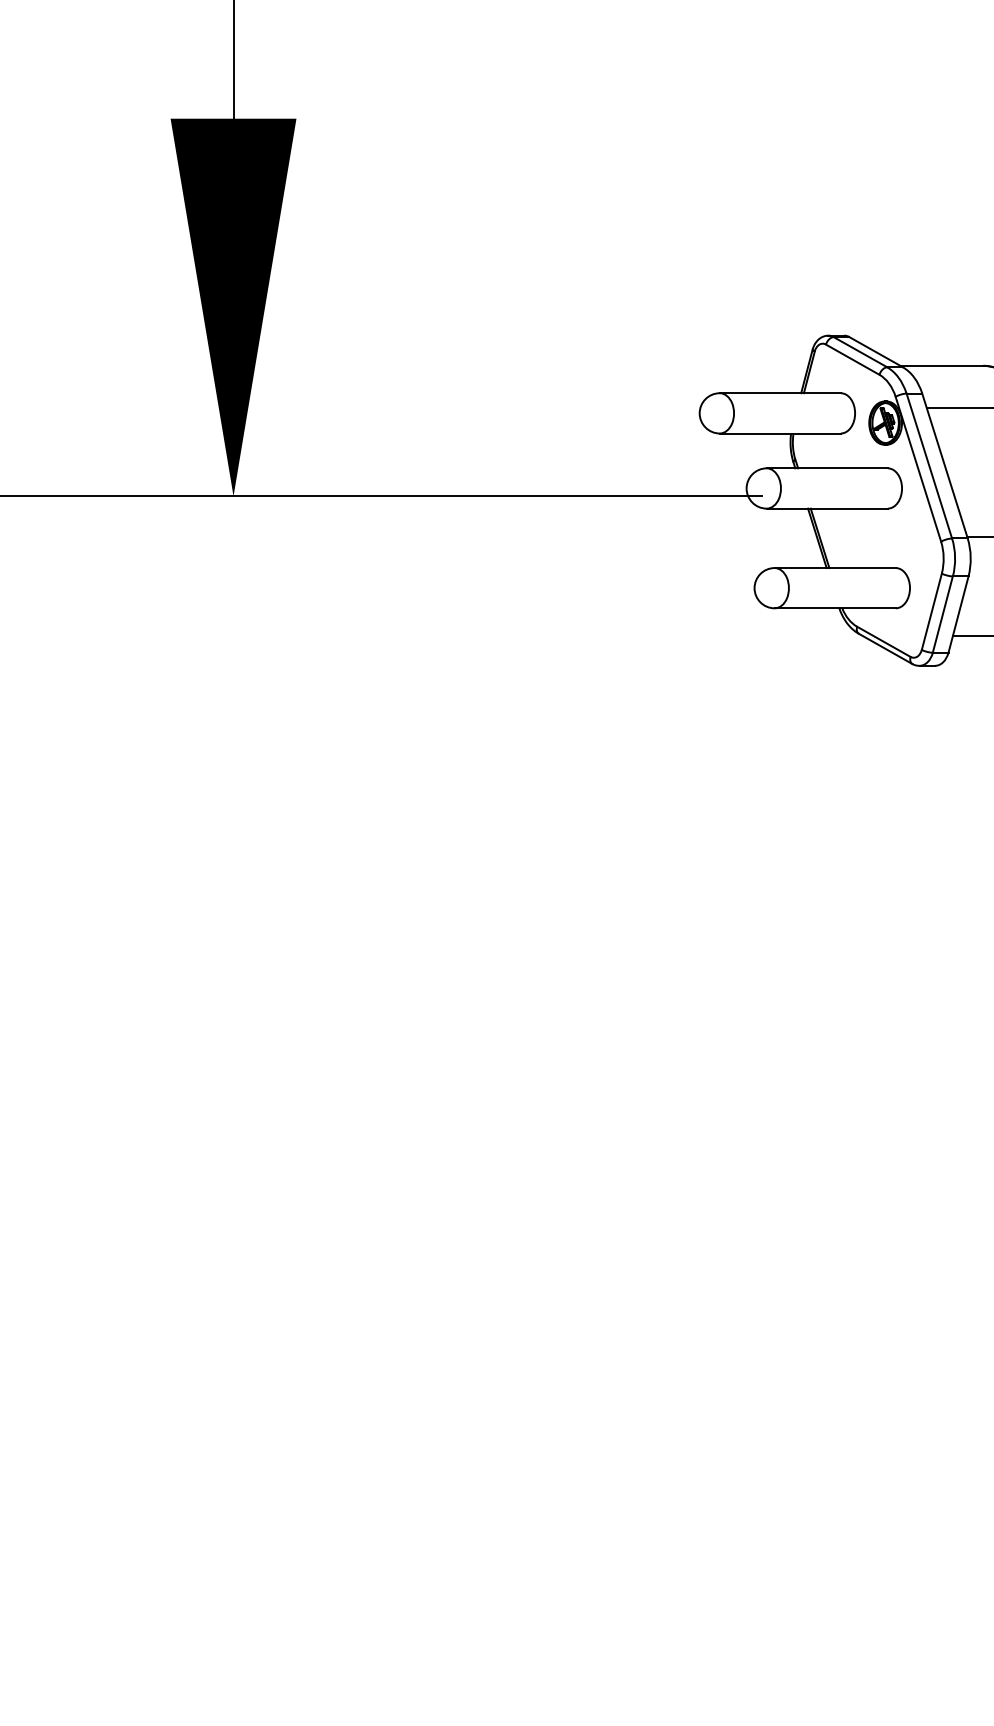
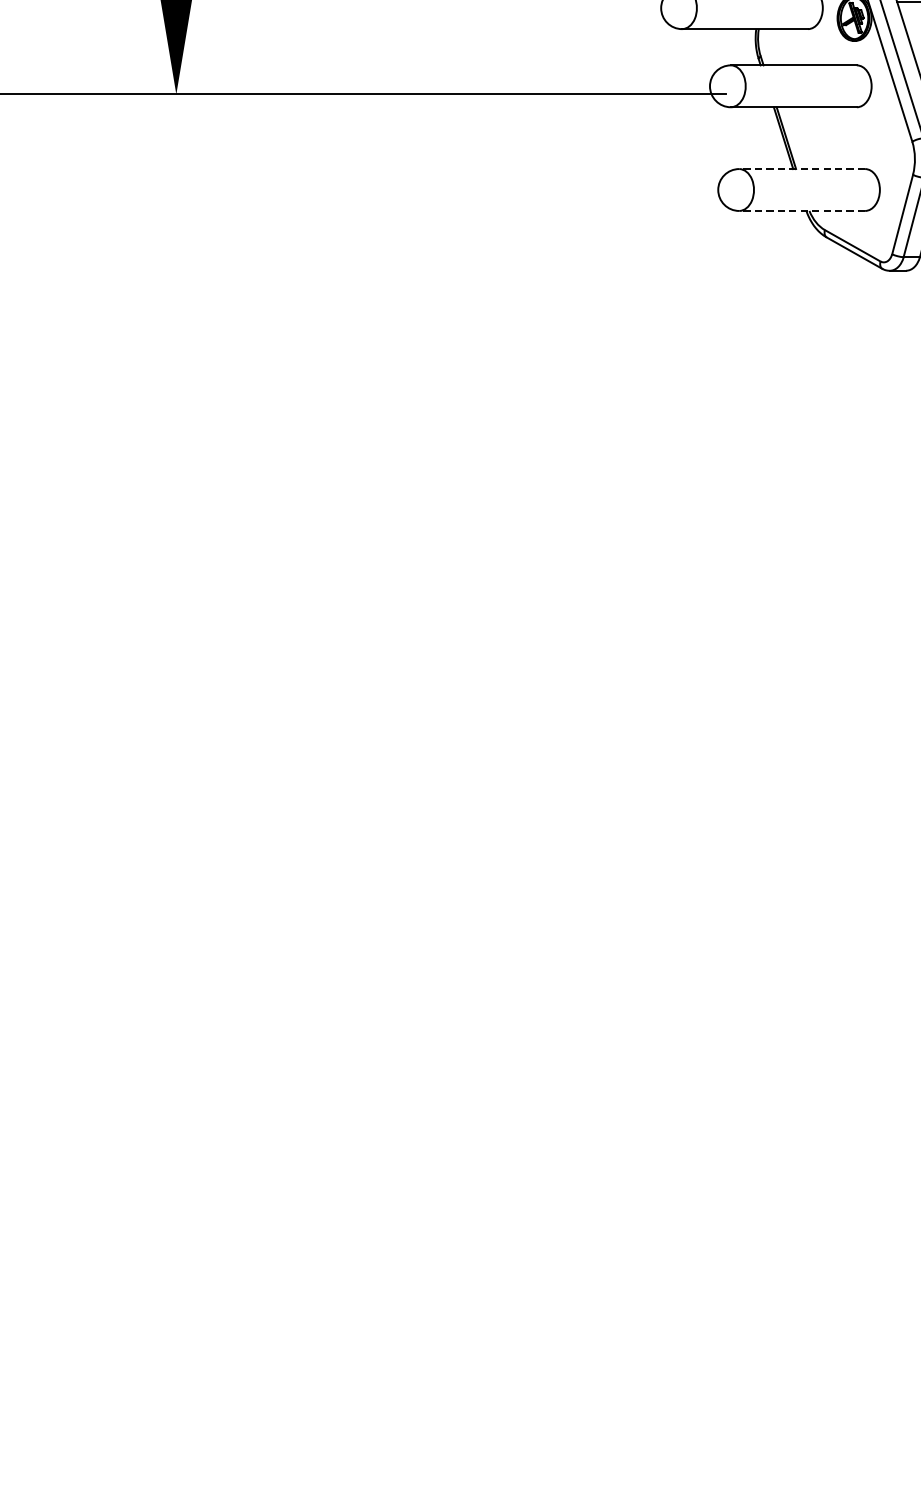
line: (835, 568) -> (802, 169), solid -> dashed
line: (835, 608) -> (802, 211), solid -> dashed

